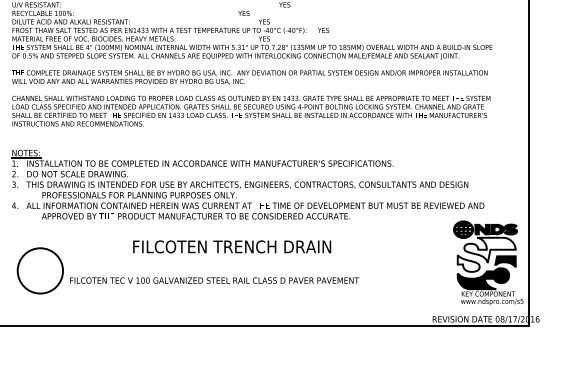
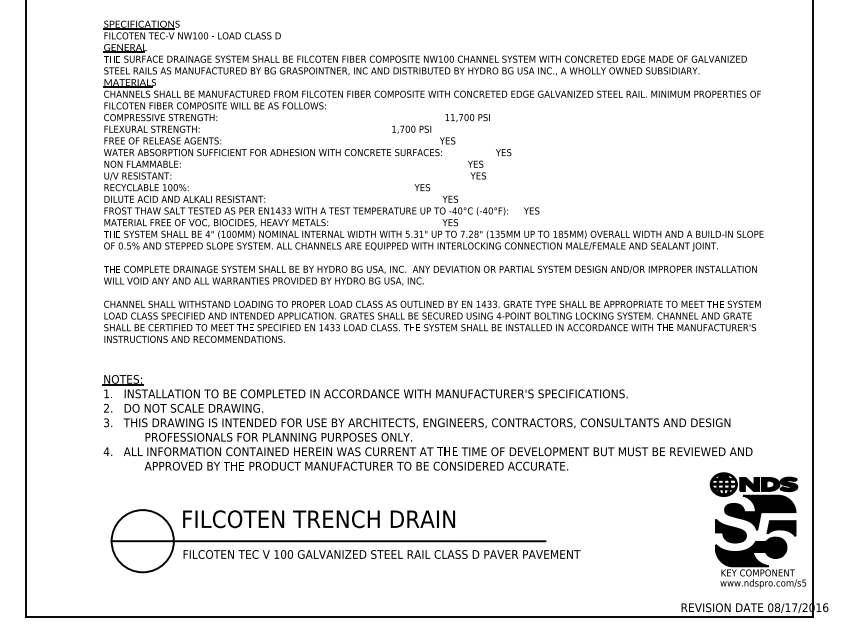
text: (231, 247) -> (318, 519), moved
fill: (490, 250) -> (760, 512), added
fill: (468, 263) -> (730, 530), added
line: (175, 271) -> (328, 541), added

